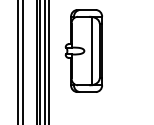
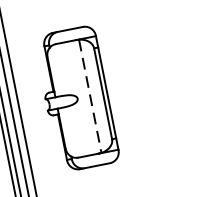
line: (91, 51) -> (89, 97), solid -> dashed

